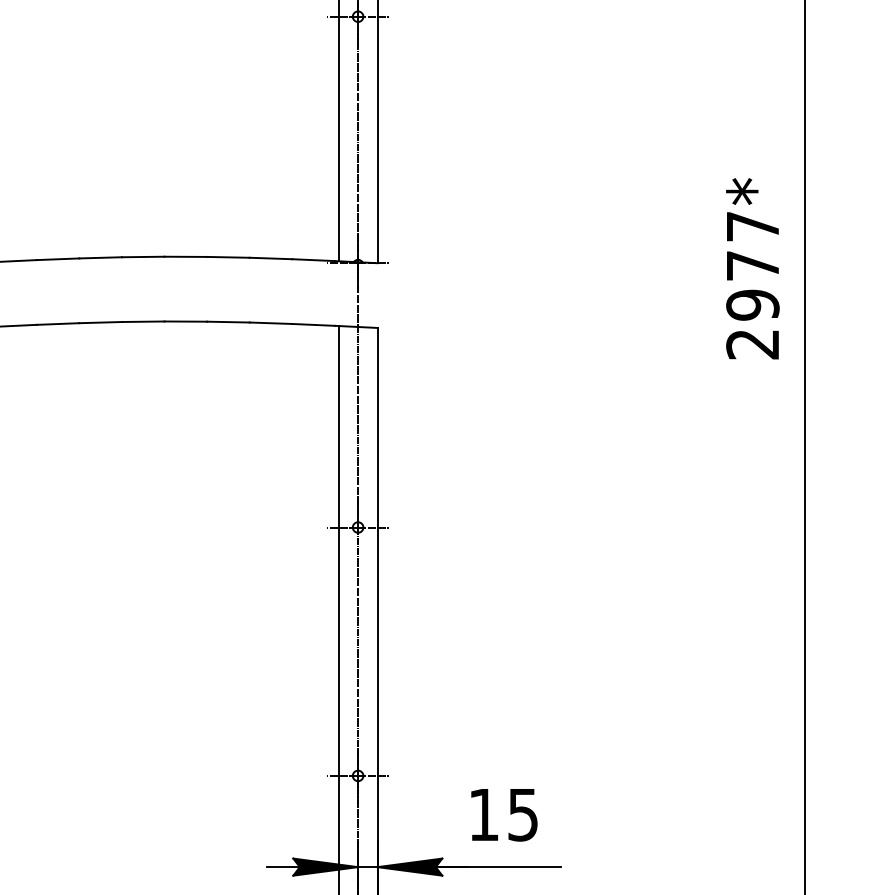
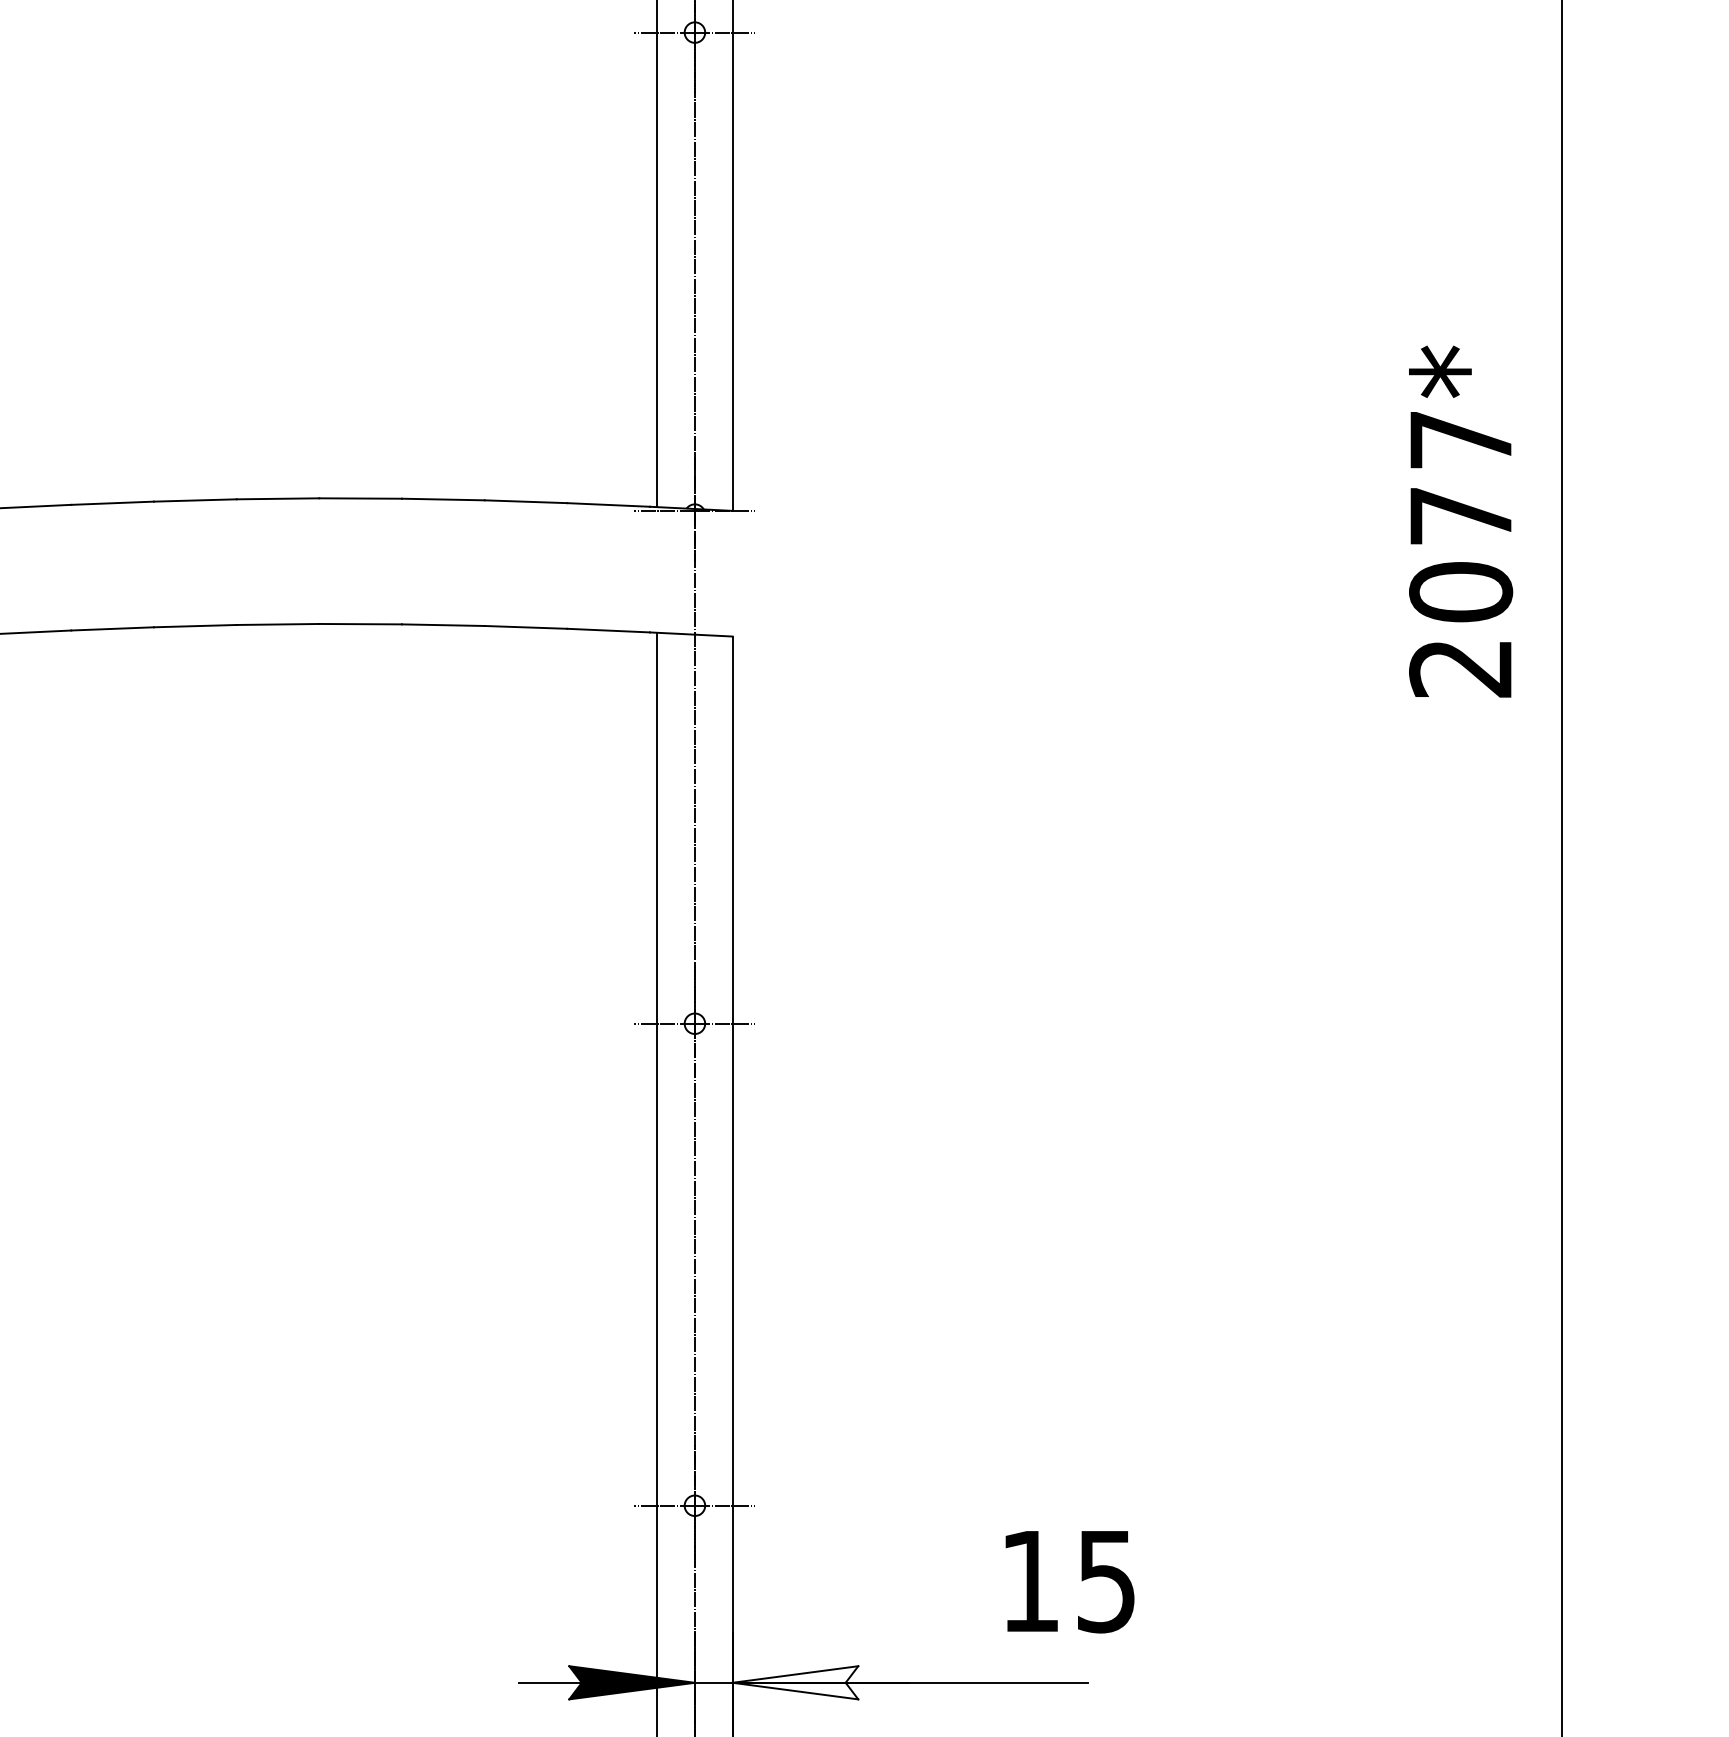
text: (752, 304) -> (1460, 591), 2977* -> 2077*
text: (504, 815) -> (1070, 1582), moved
fill: (409, 866) -> (794, 1681), removed

